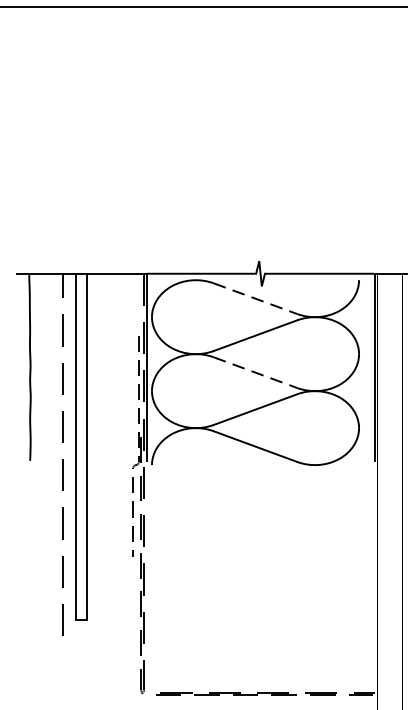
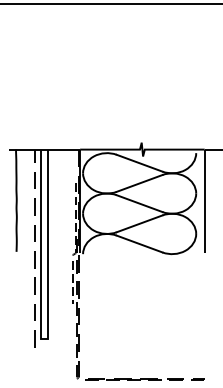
line: (257, 299) -> (140, 163), dashed -> solid
line: (257, 372) -> (140, 203), dashed -> solid

